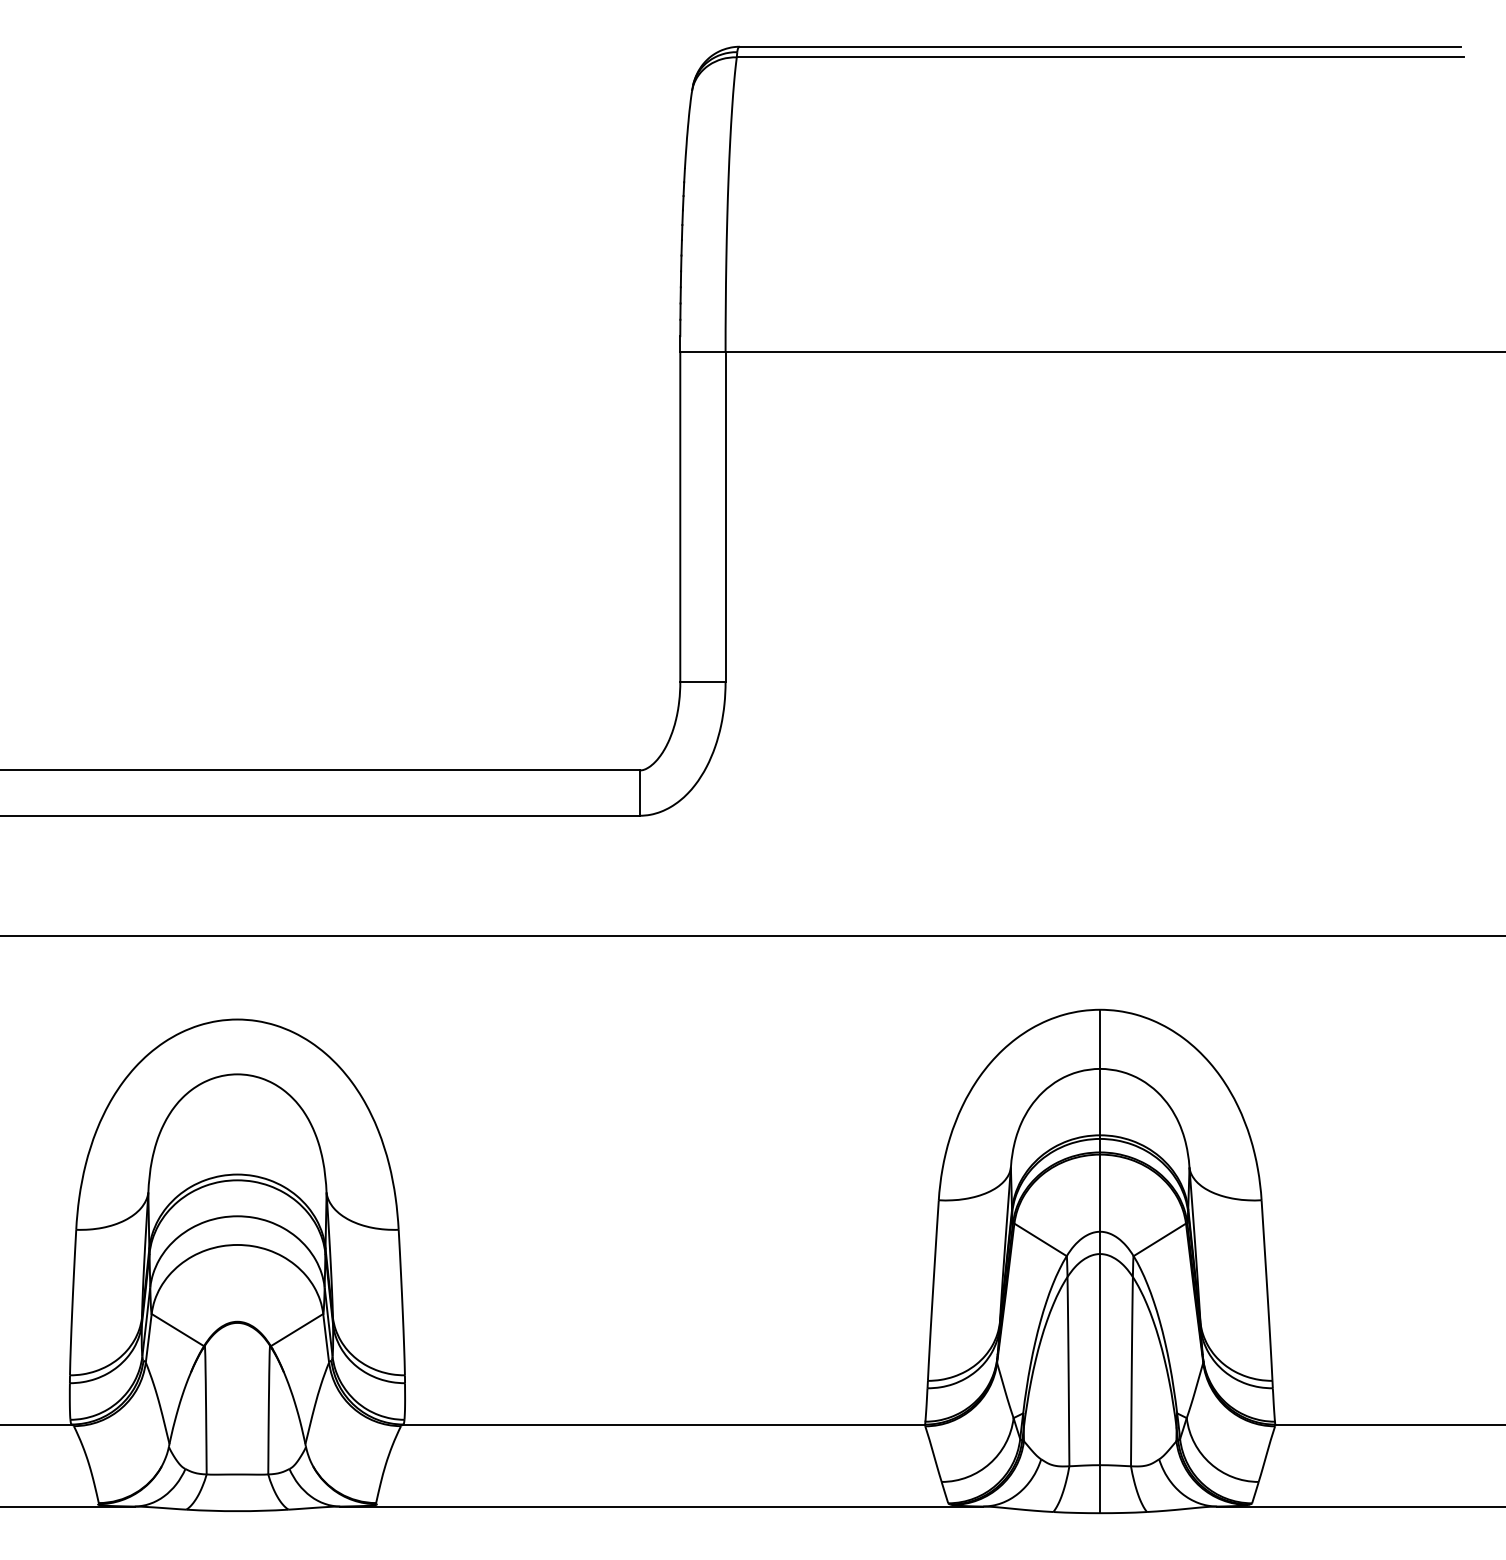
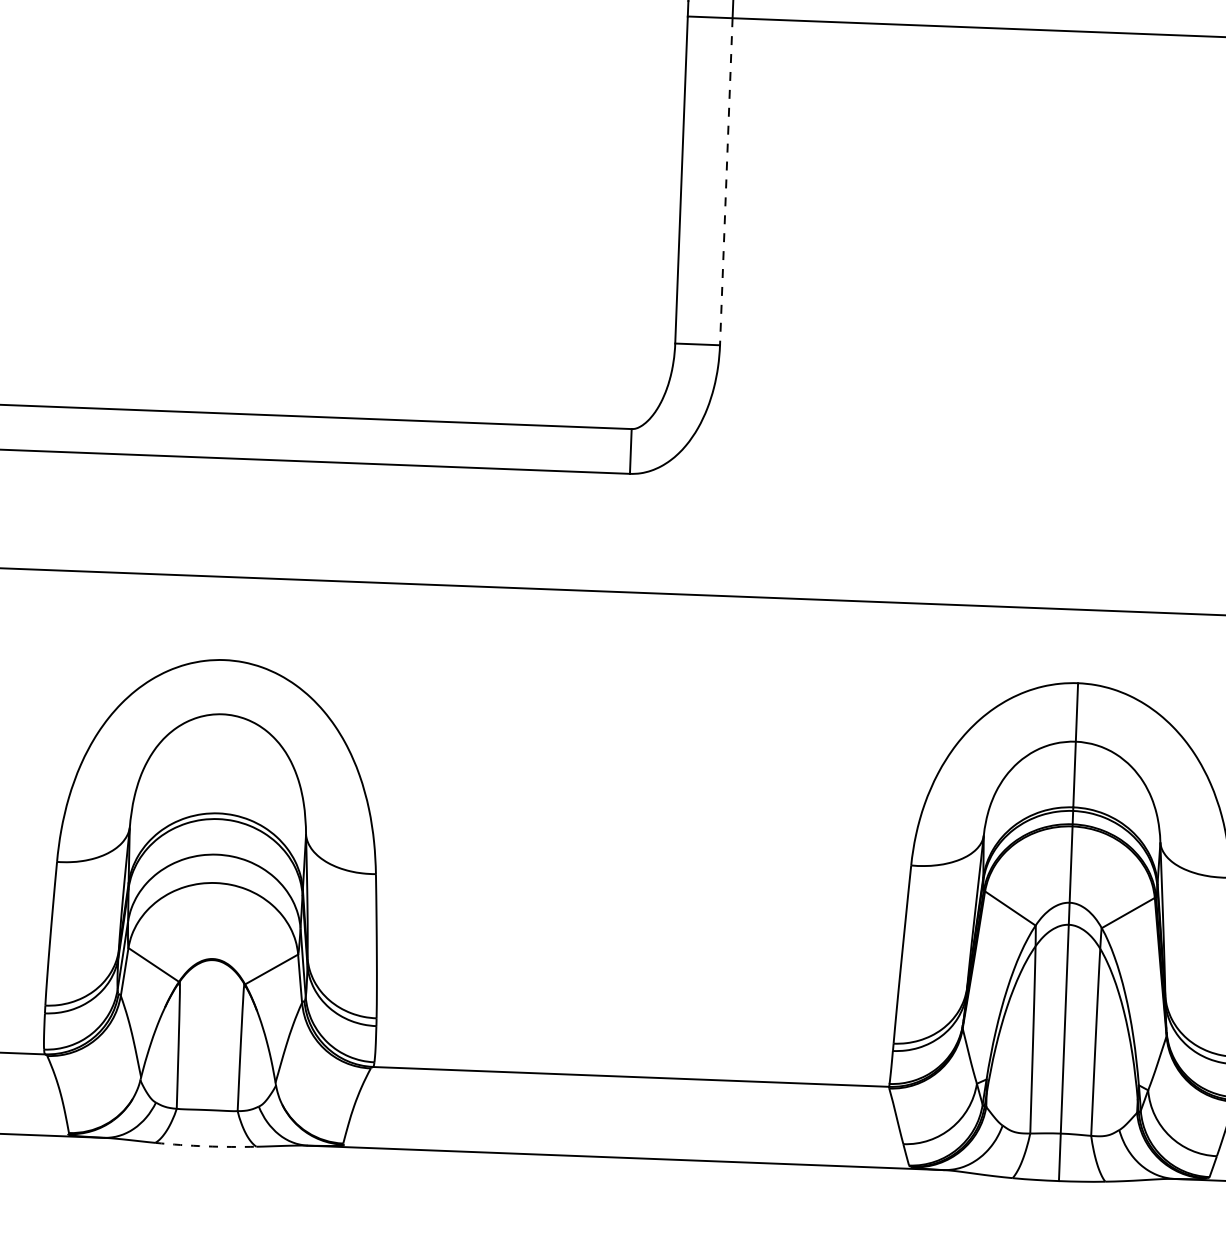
line: (725, 517) -> (726, 182), solid -> dashed
arc: (237, 1511) -> (205, 1146), solid -> dashed

